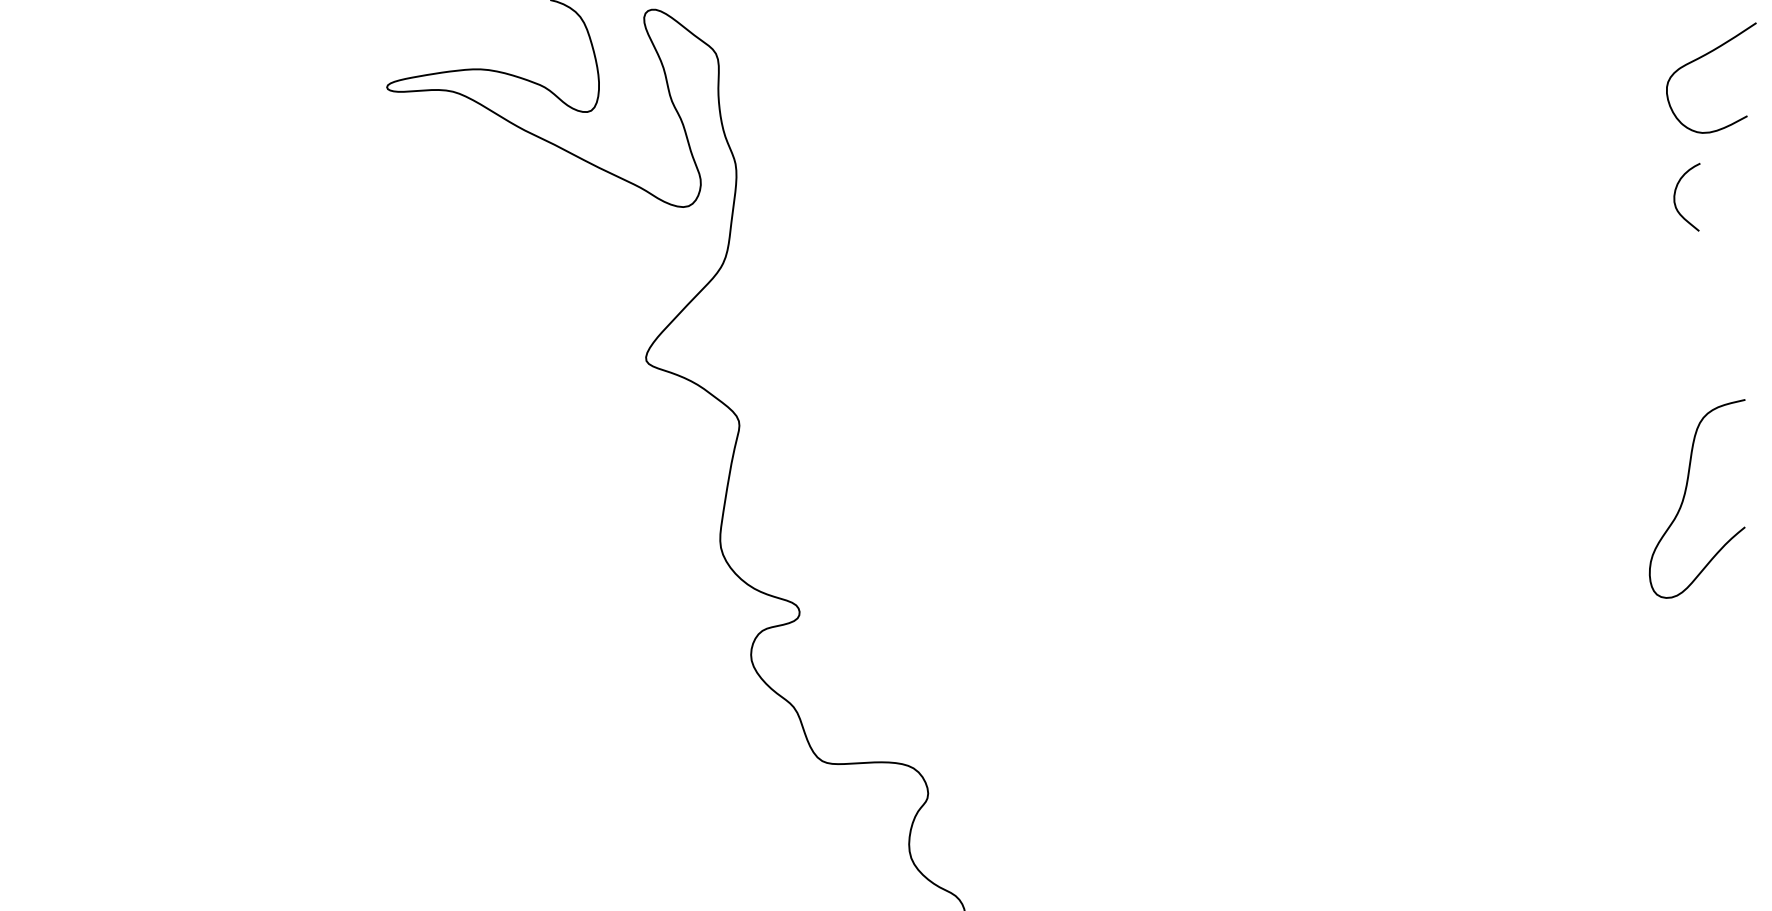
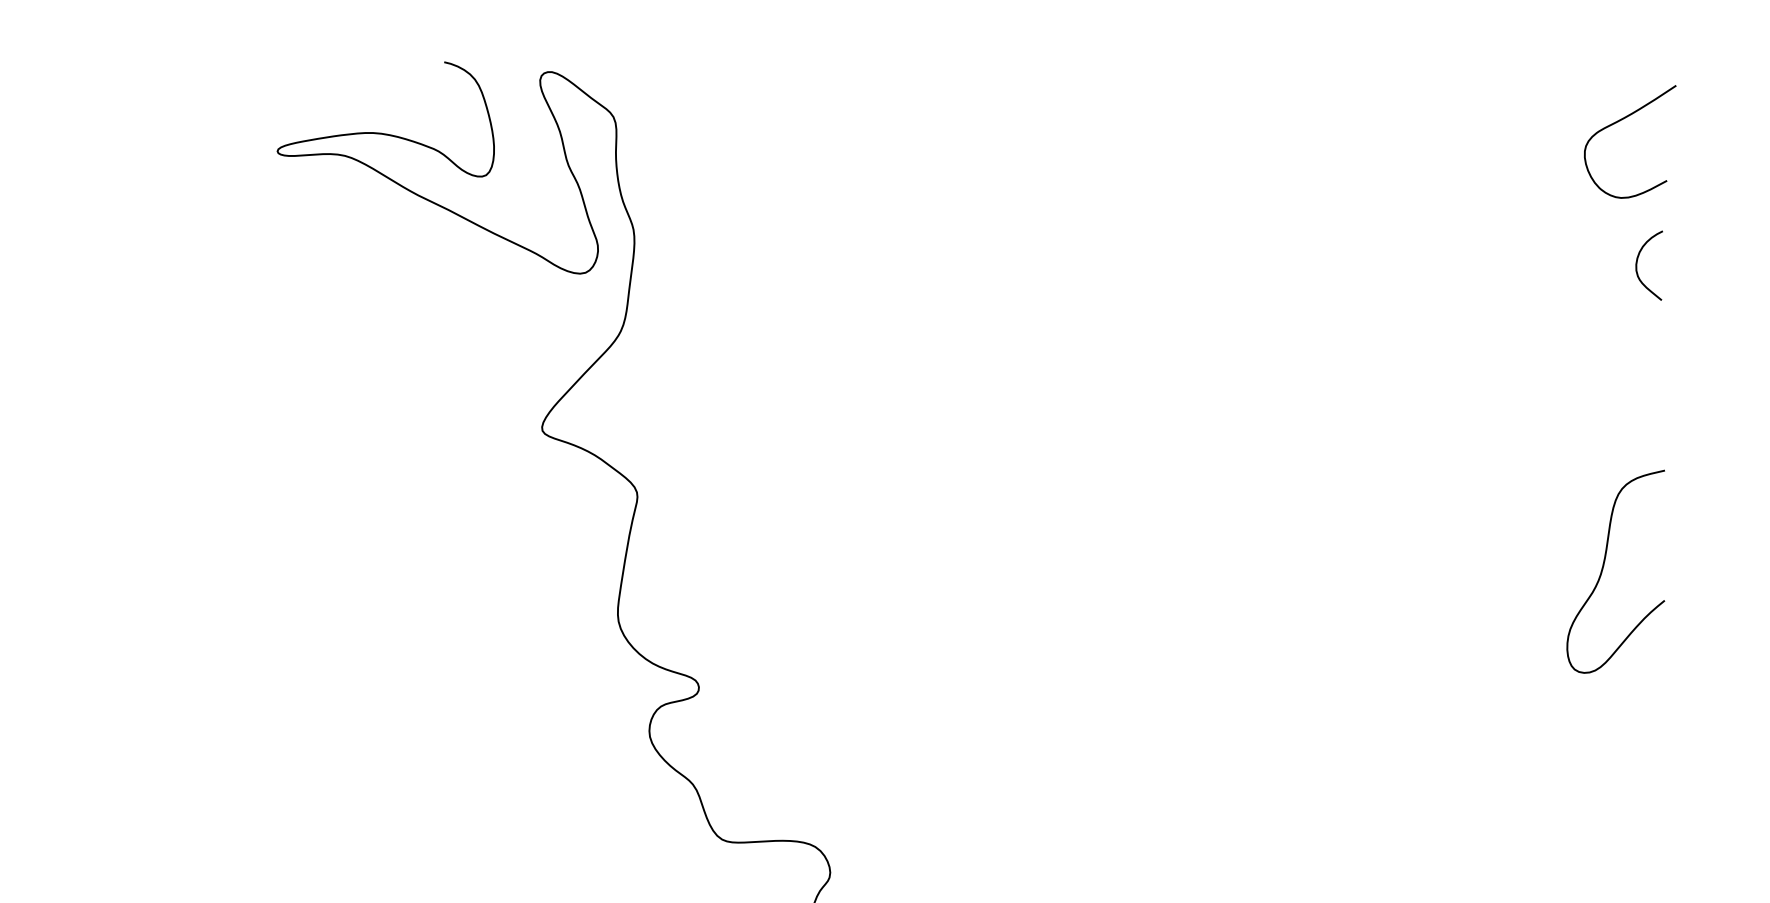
curve: (1675, 196) -> (1637, 264), moved

